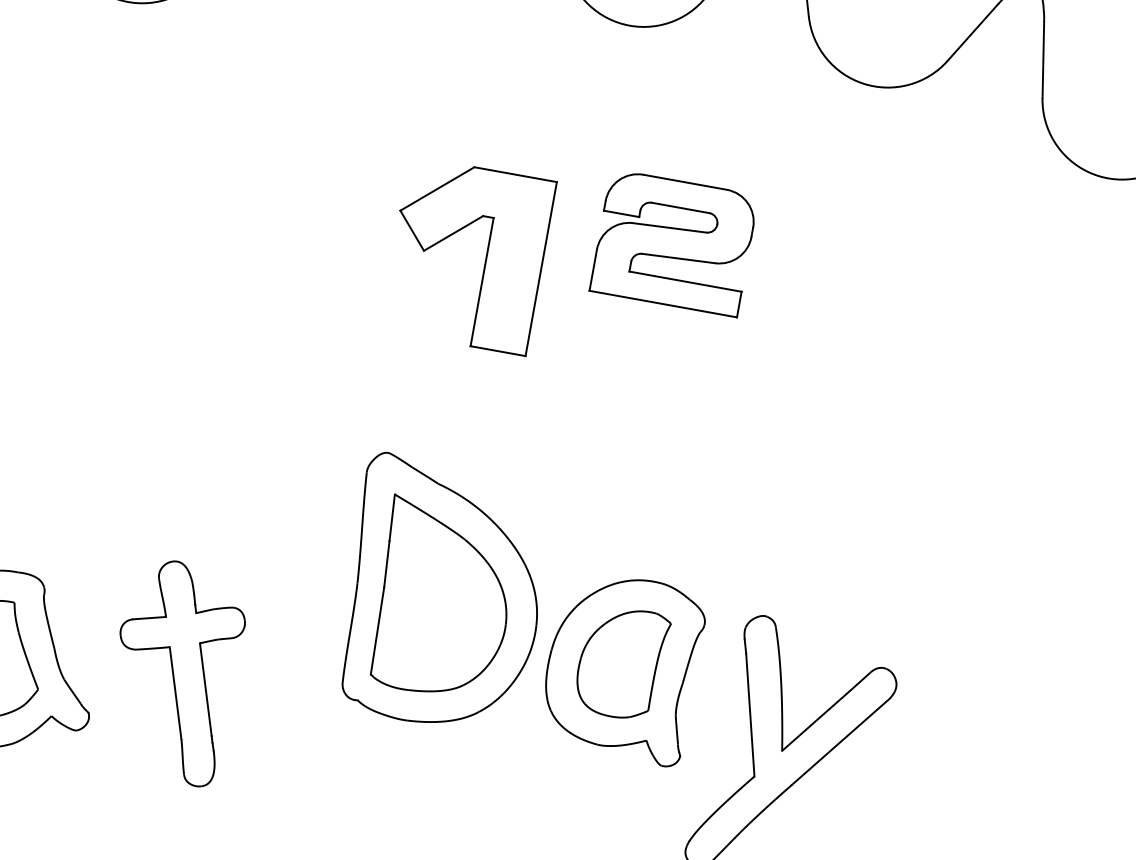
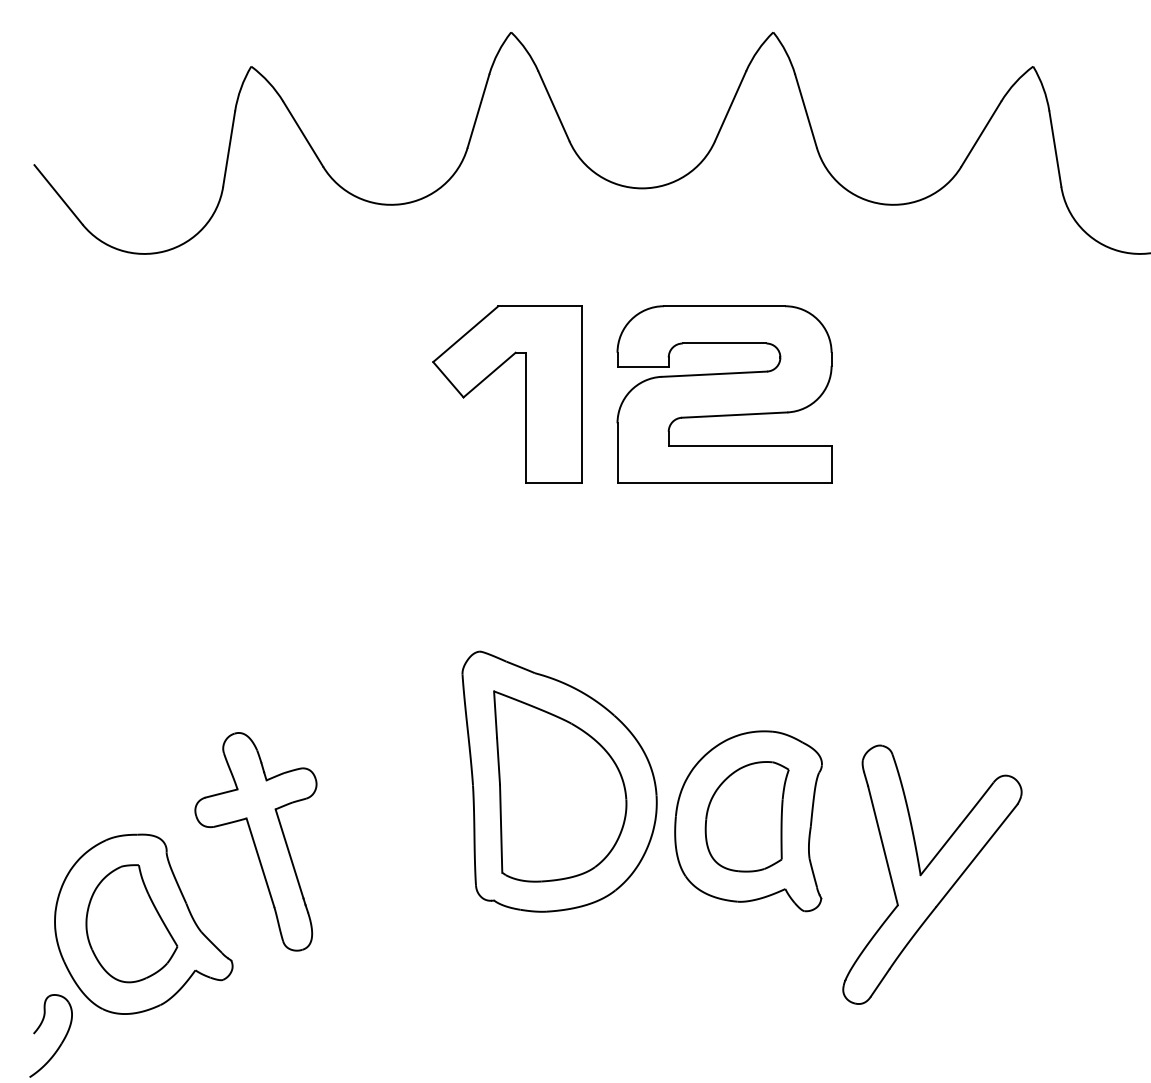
part: (674, 243) -> (724, 394), size x1.43
part: (485, 258) -> (525, 394), moved
part: (174, 671) -> (255, 841), moved

